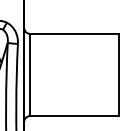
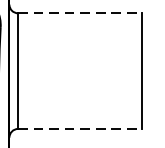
line: (74, 33) -> (80, 12), solid -> dashed
line: (74, 116) -> (80, 129), solid -> dashed

